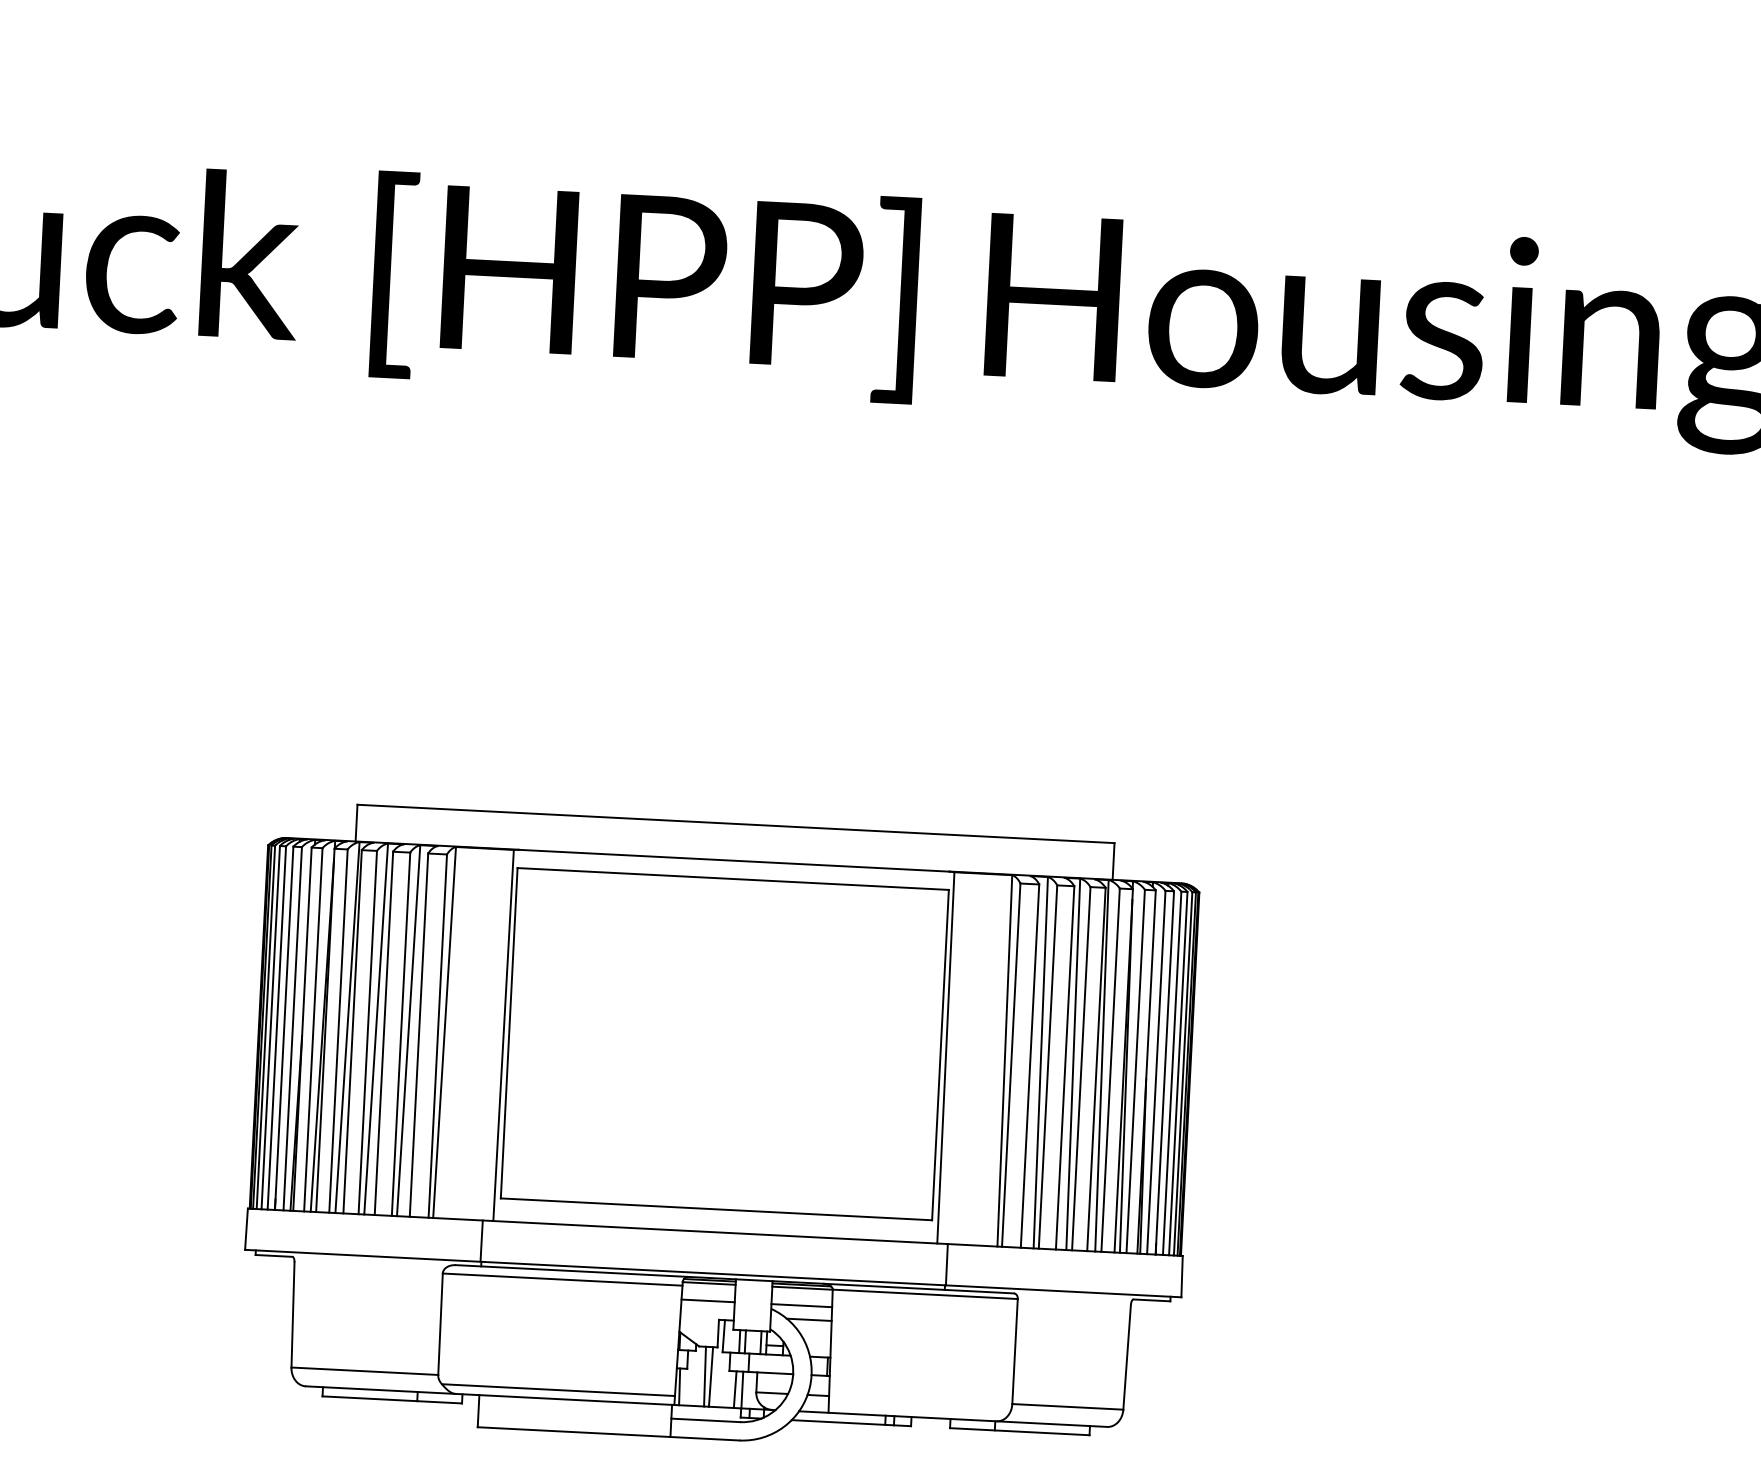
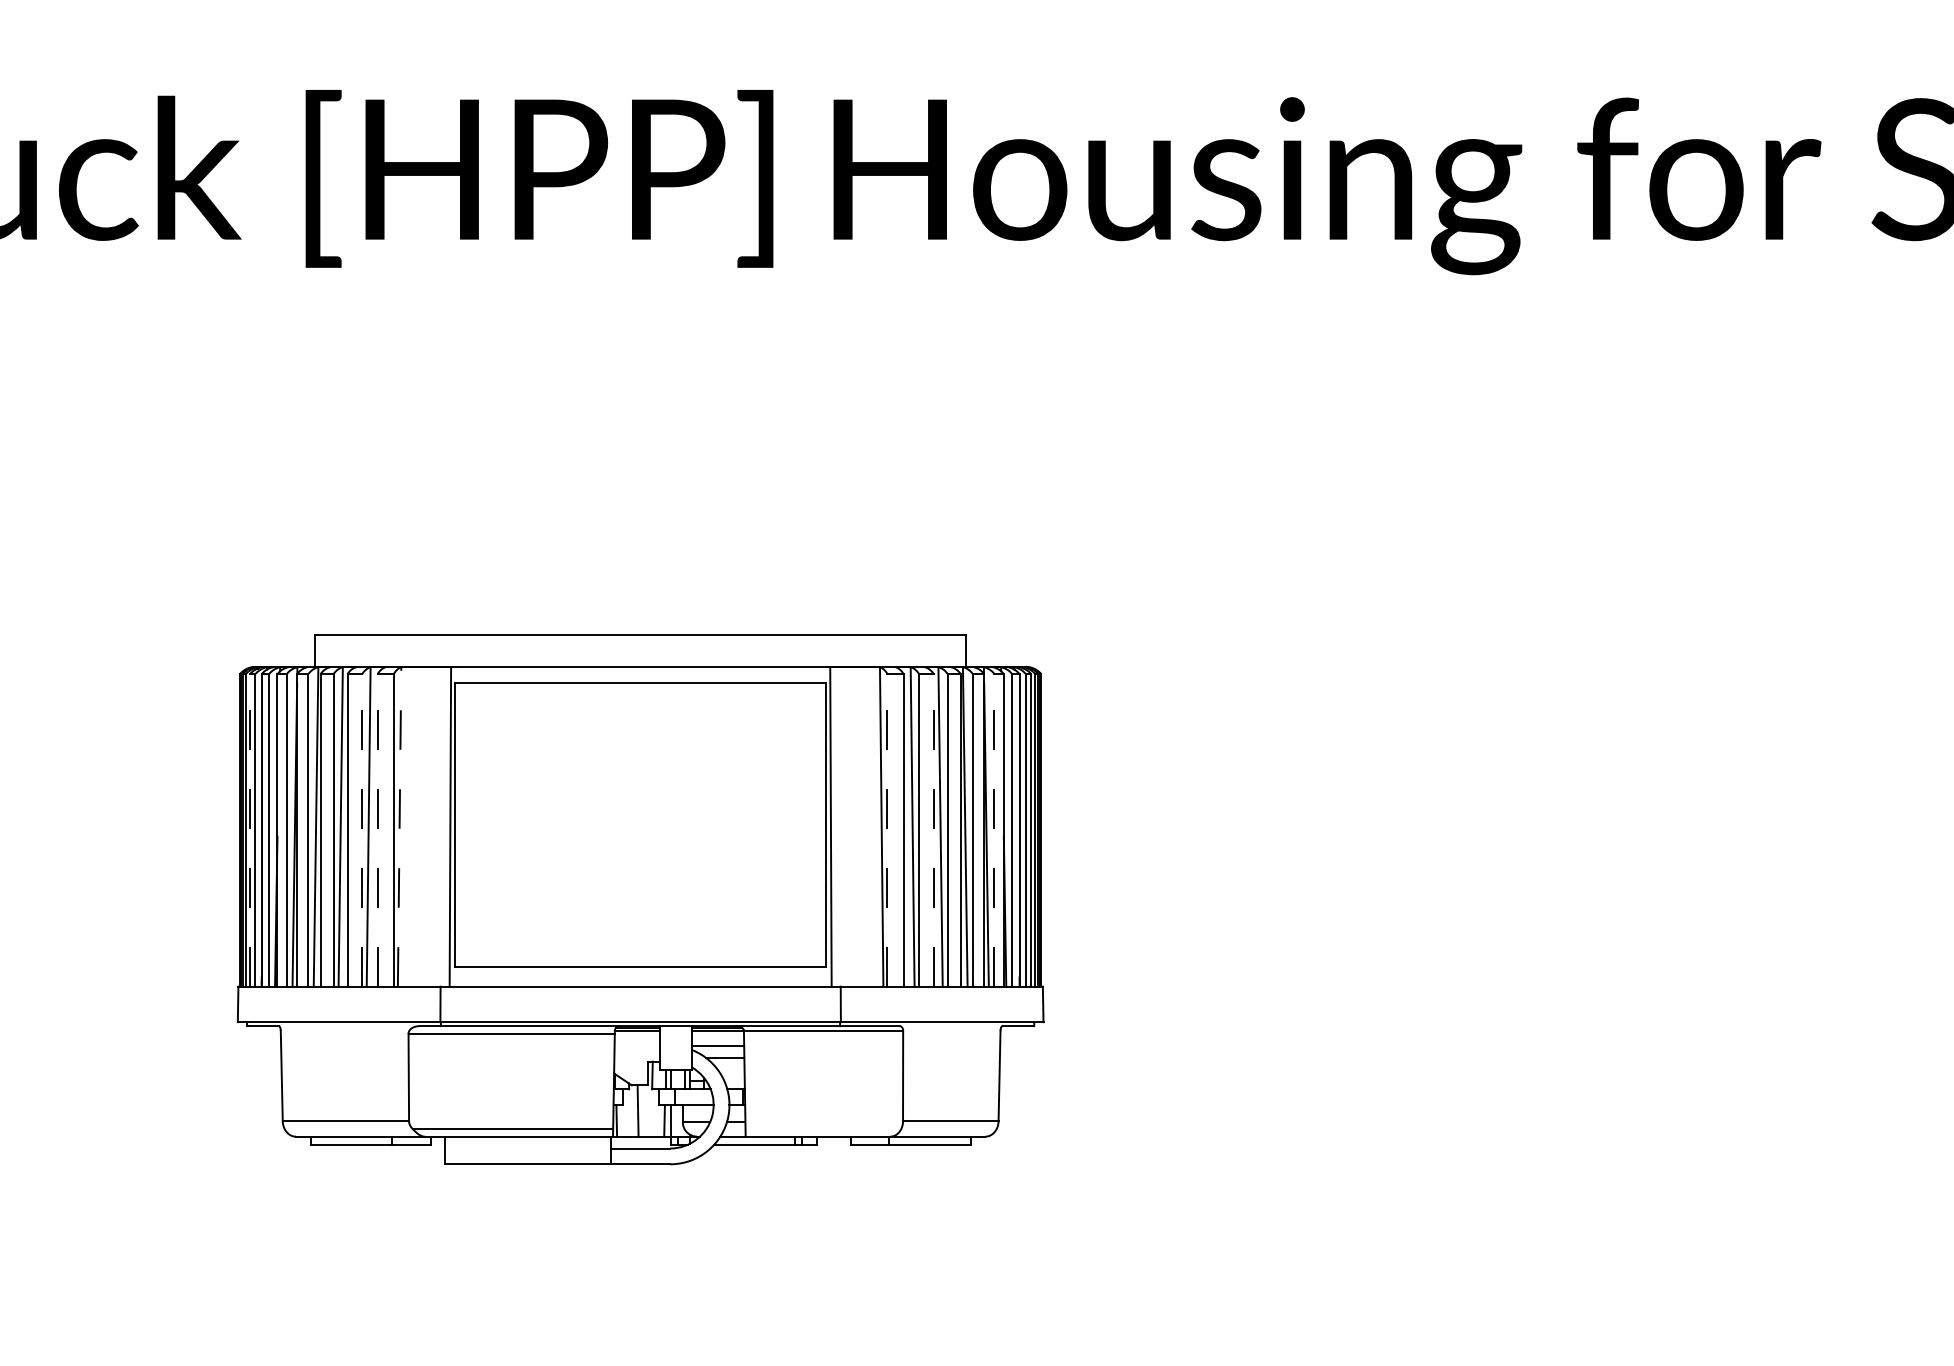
line: (271, 1026) -> (250, 829), solid -> dashed
line: (444, 1031) -> (399, 826), solid -> dashed
line: (401, 1033) -> (362, 829), solid -> dashed
line: (418, 1034) -> (377, 829), solid -> dashed
line: (1011, 1064) -> (887, 829), solid -> dashed
line: (1064, 1066) -> (933, 829), solid -> dashed
line: (1135, 1070) -> (994, 829), solid -> dashed
line: (708, 1300) -> (637, 1045), removed
line: (710, 1376) -> (642, 1110), removed

